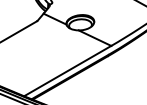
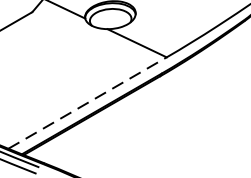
line: (68, 70) -> (88, 102), solid -> dashed

